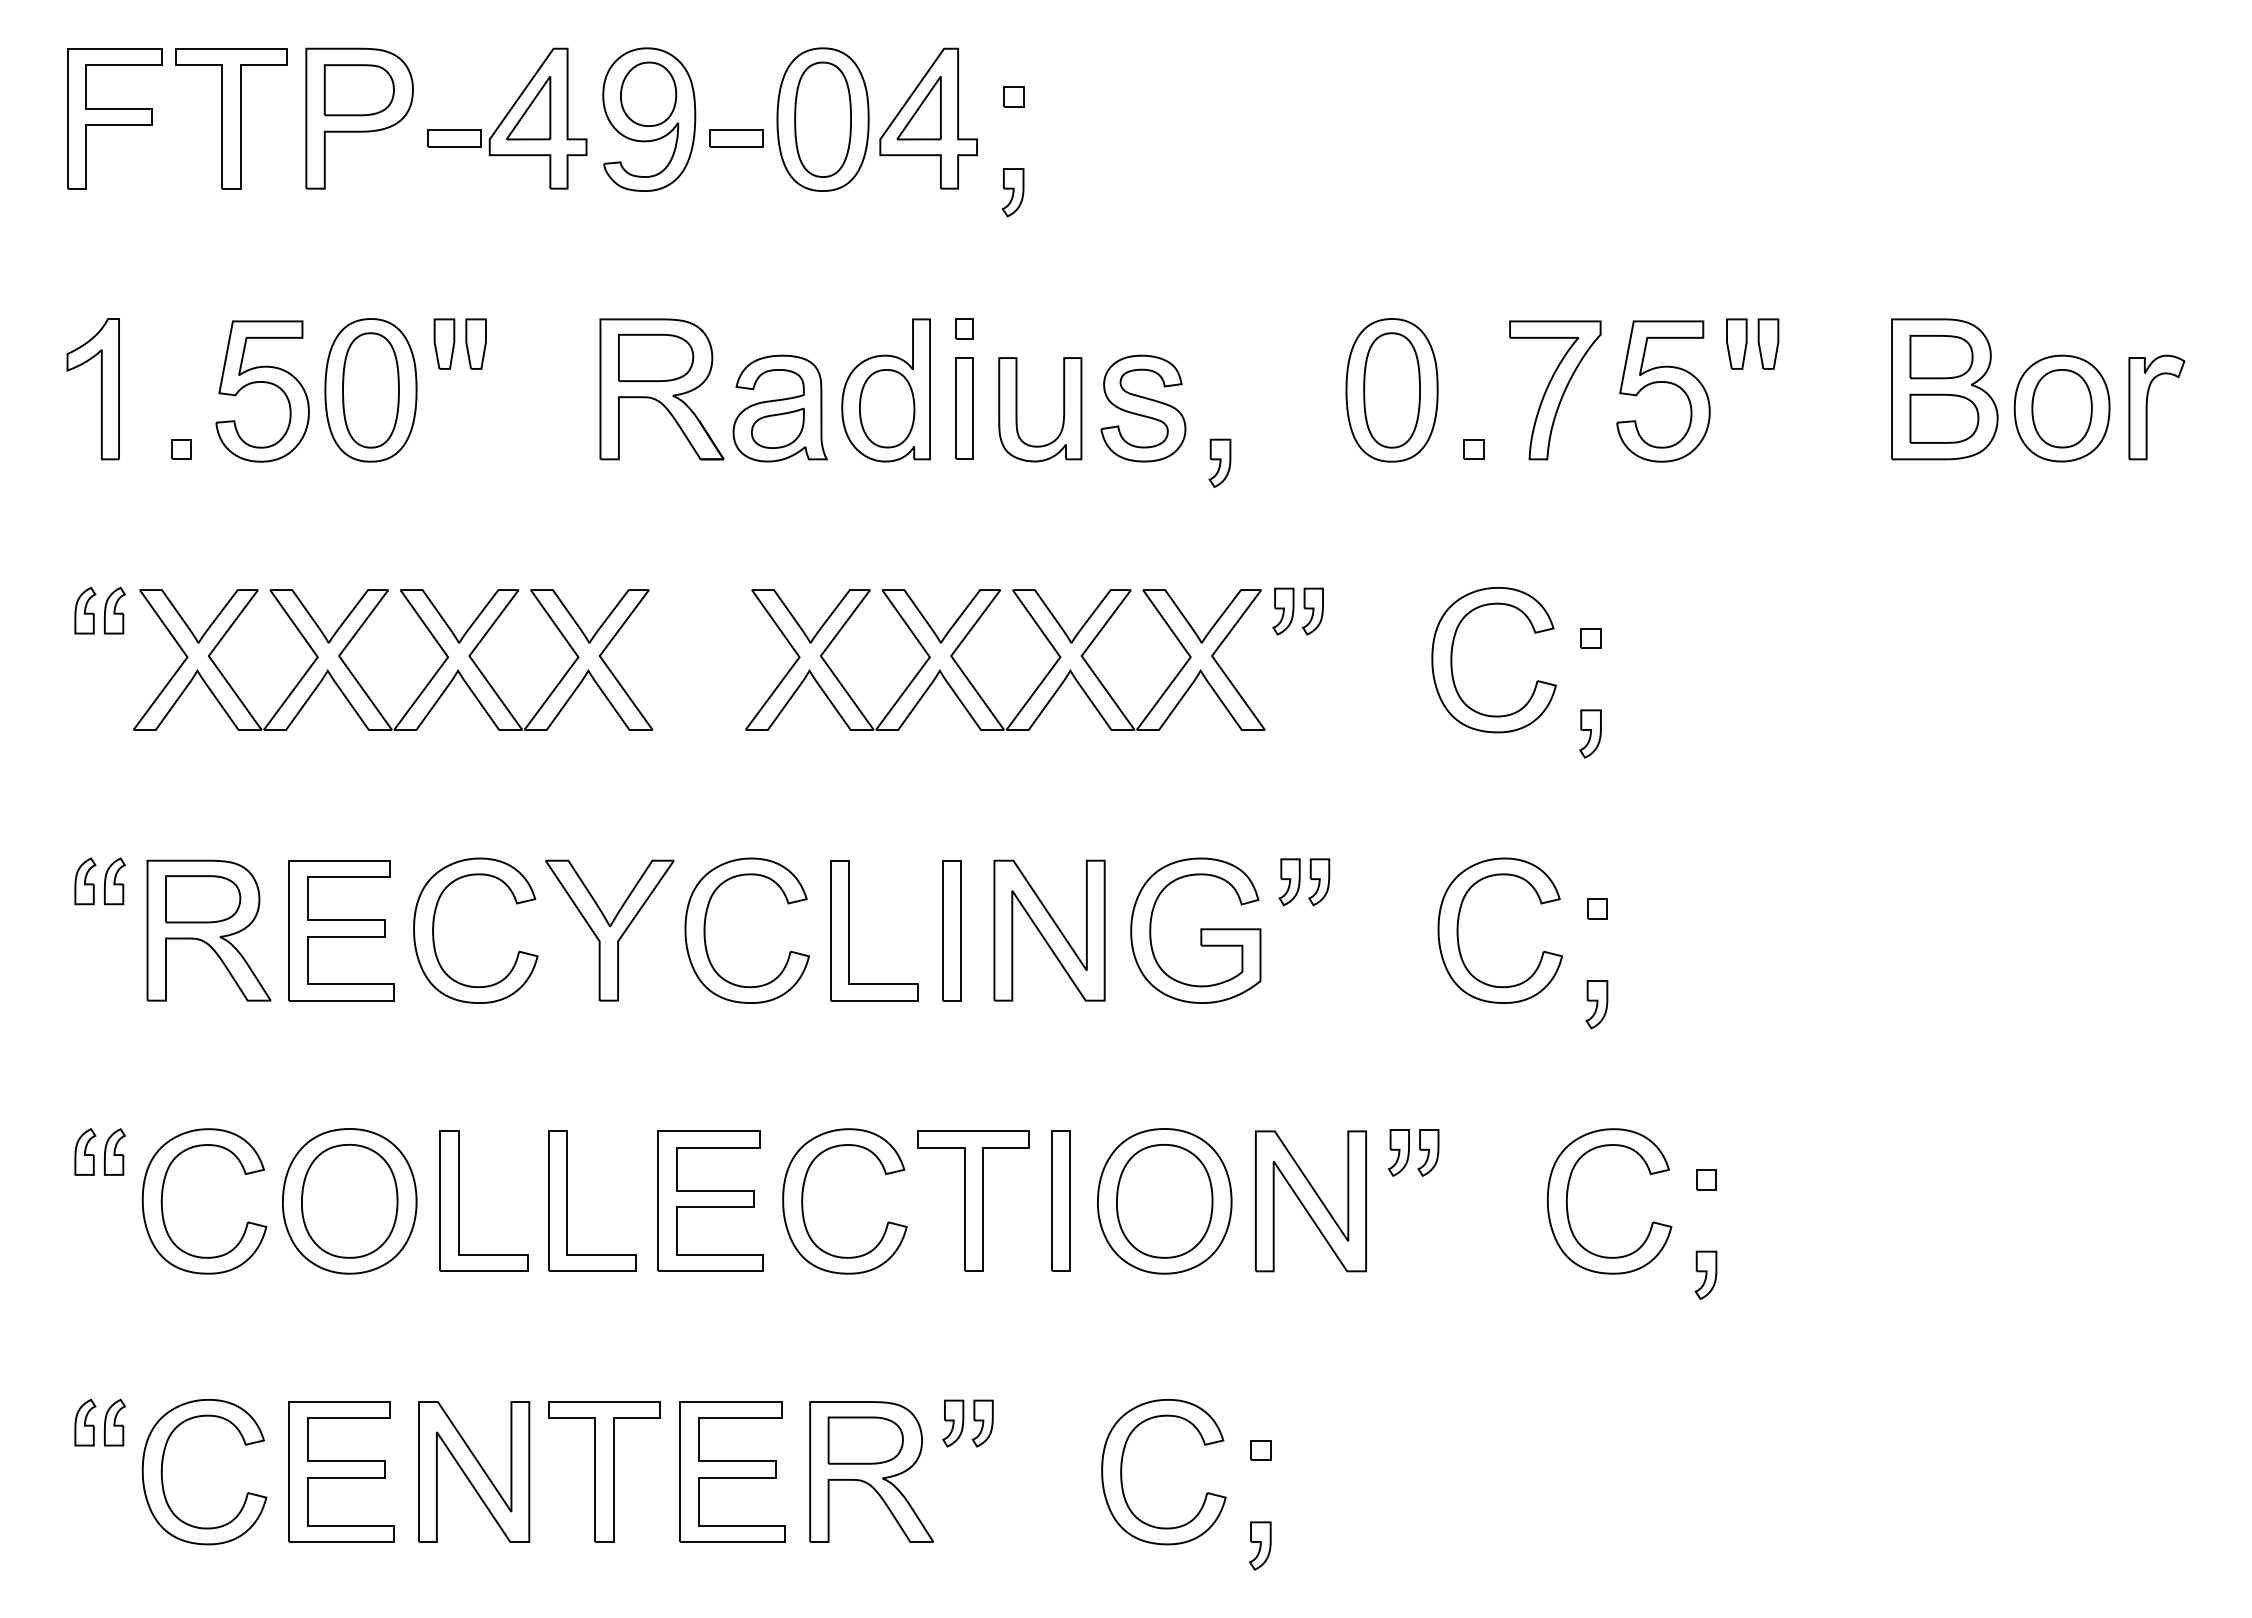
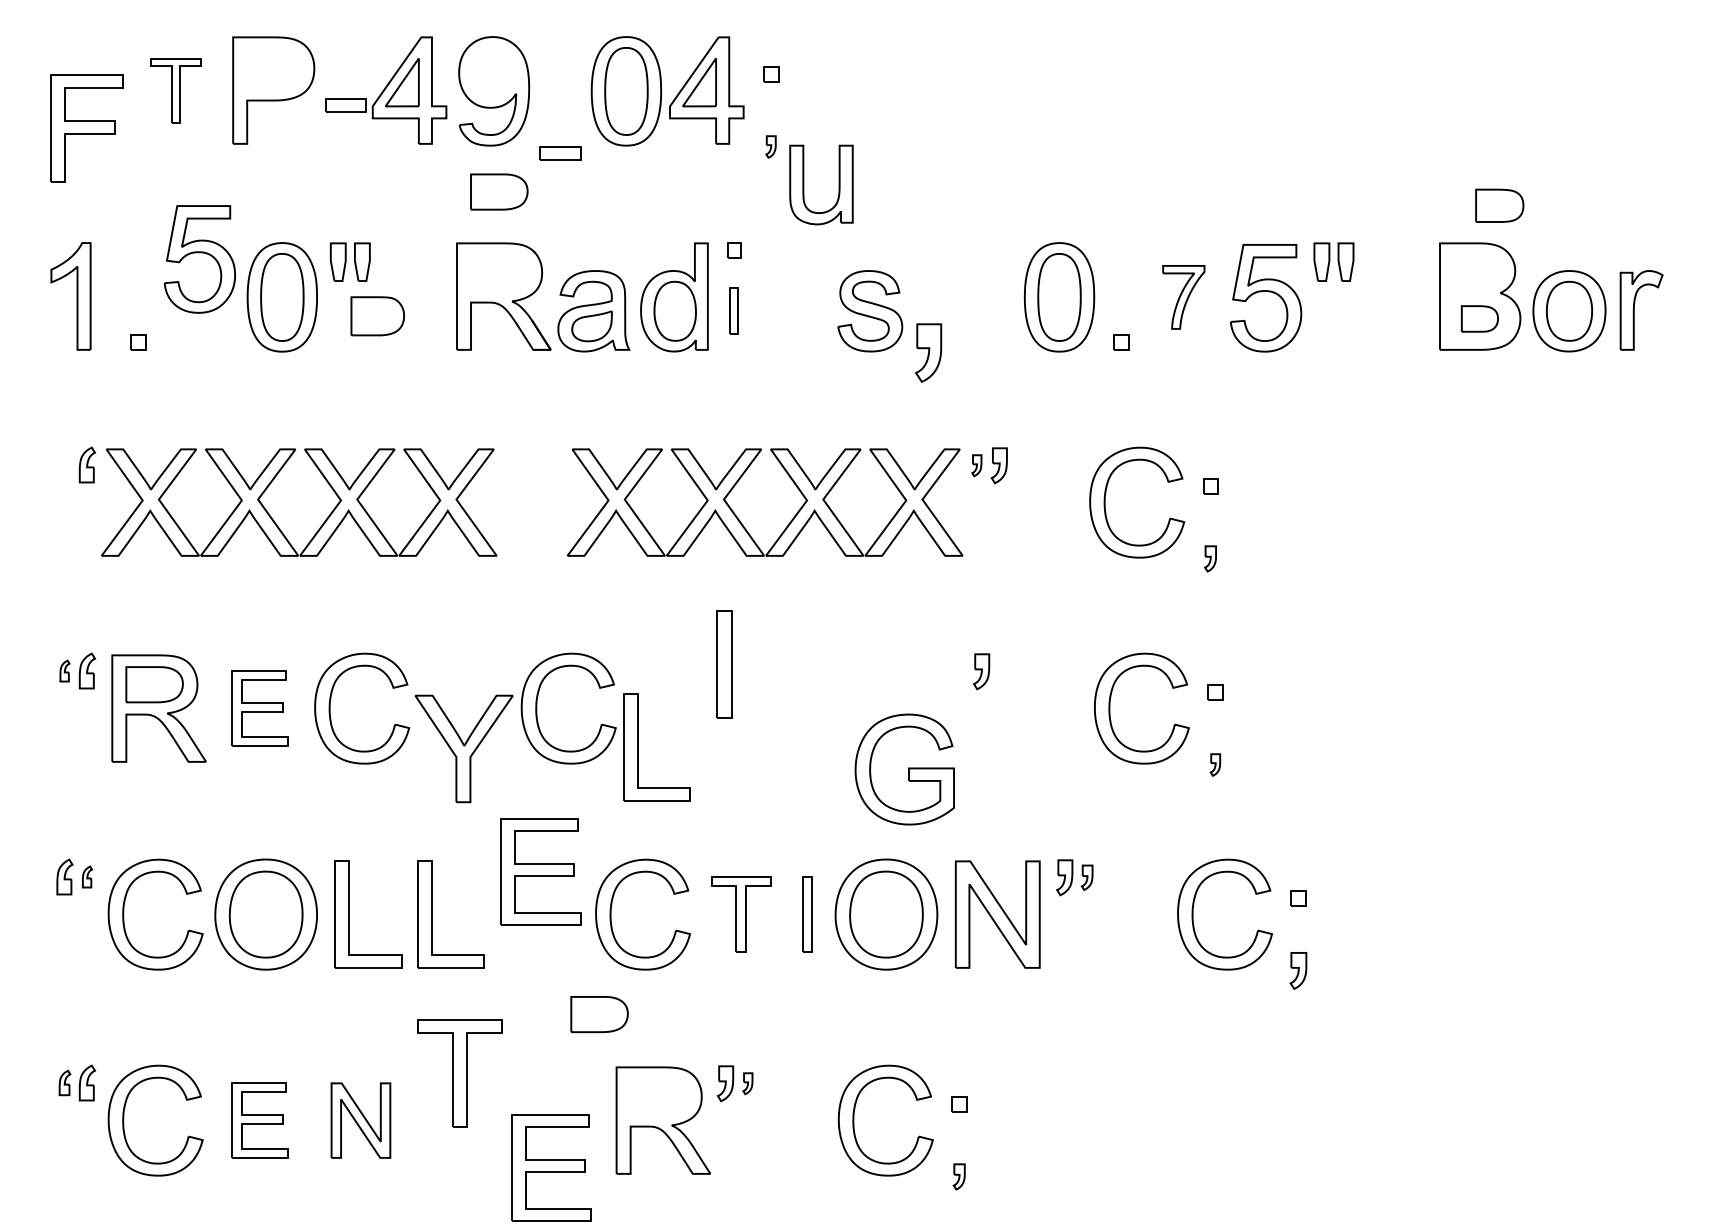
part: (358, 90) -> (377, 316), moved
part: (648, 93) -> (493, 71), removed
part: (114, 118) -> (87, 128), moved
part: (231, 118) -> (176, 90), size x0.6
part: (736, 138) -> (560, 153), moved
part: (1012, 192) -> (770, 146), size x0.6
part: (1941, 356) -> (1499, 205), moved
part: (656, 357) -> (499, 191), moved
part: (265, 383) -> (202, 253), moved
part: (1555, 390) -> (1183, 297), size x0.6
part: (964, 408) -> (734, 311), size x0.6
part: (1017, 409) -> (804, 184), moved
part: (1944, 418) -> (1479, 318), size x0.7
part: (1219, 462) -> (928, 352), size x1.6
part: (85, 610) -> (65, 464), removed
part: (1283, 611) -> (976, 465), size x0.6
part: (1590, 733) -> (1210, 558), size x0.7
part: (85, 881) -> (65, 671), size x0.6
part: (1319, 882) -> (1004, 671), removed
part: (341, 930) -> (259, 708), size x0.7
part: (609, 930) -> (463, 748), moved
part: (849, 930) -> (638, 747), moved
part: (951, 930) -> (724, 664), moved
part: (1049, 930) -> (798, 708), removed
part: (1195, 930) -> (904, 769), moved
part: (1596, 1004) -> (1215, 764), size x0.6
part: (114, 1151) -> (87, 876), size x0.6
part: (1428, 1152) -> (1087, 877), size x0.7
part: (710, 1200) -> (540, 871), moved
part: (973, 1200) -> (740, 913), size x0.7
part: (1060, 1200) -> (807, 913), size x0.7
part: (85, 1422) -> (65, 1082), size x0.7
part: (982, 1423) -> (747, 1083), size x0.6
part: (865, 1440) -> (599, 1014), moved
part: (341, 1471) -> (259, 1120), size x0.7
part: (474, 1471) -> (361, 1120), size x0.7
part: (604, 1471) -> (460, 1073), moved
part: (732, 1471) -> (551, 1167), moved
part: (1260, 1545) -> (959, 1176), size x0.7

